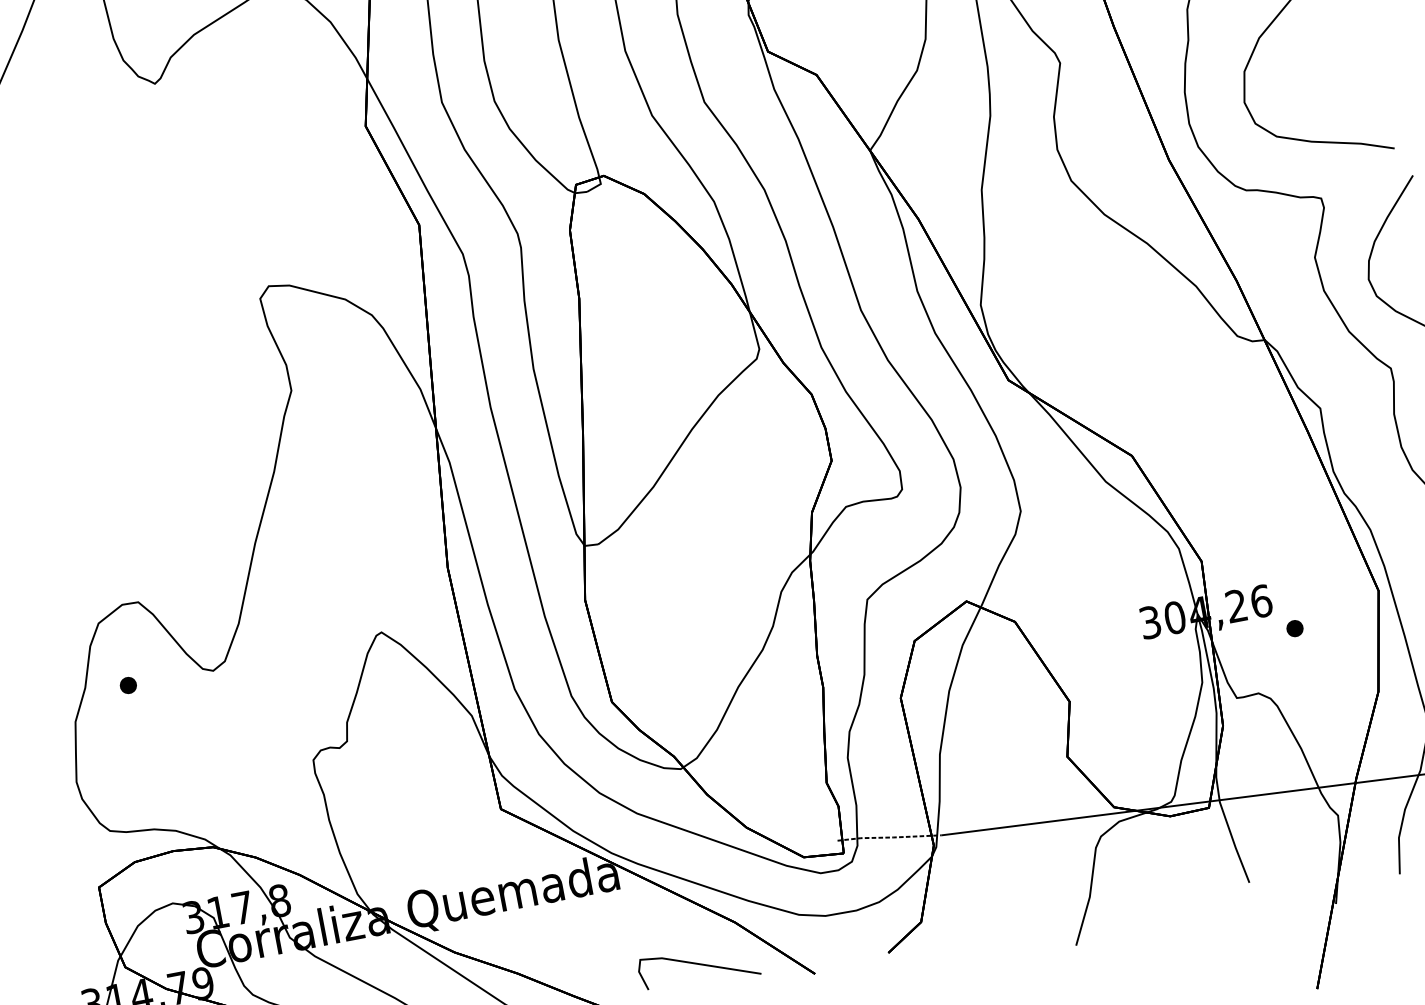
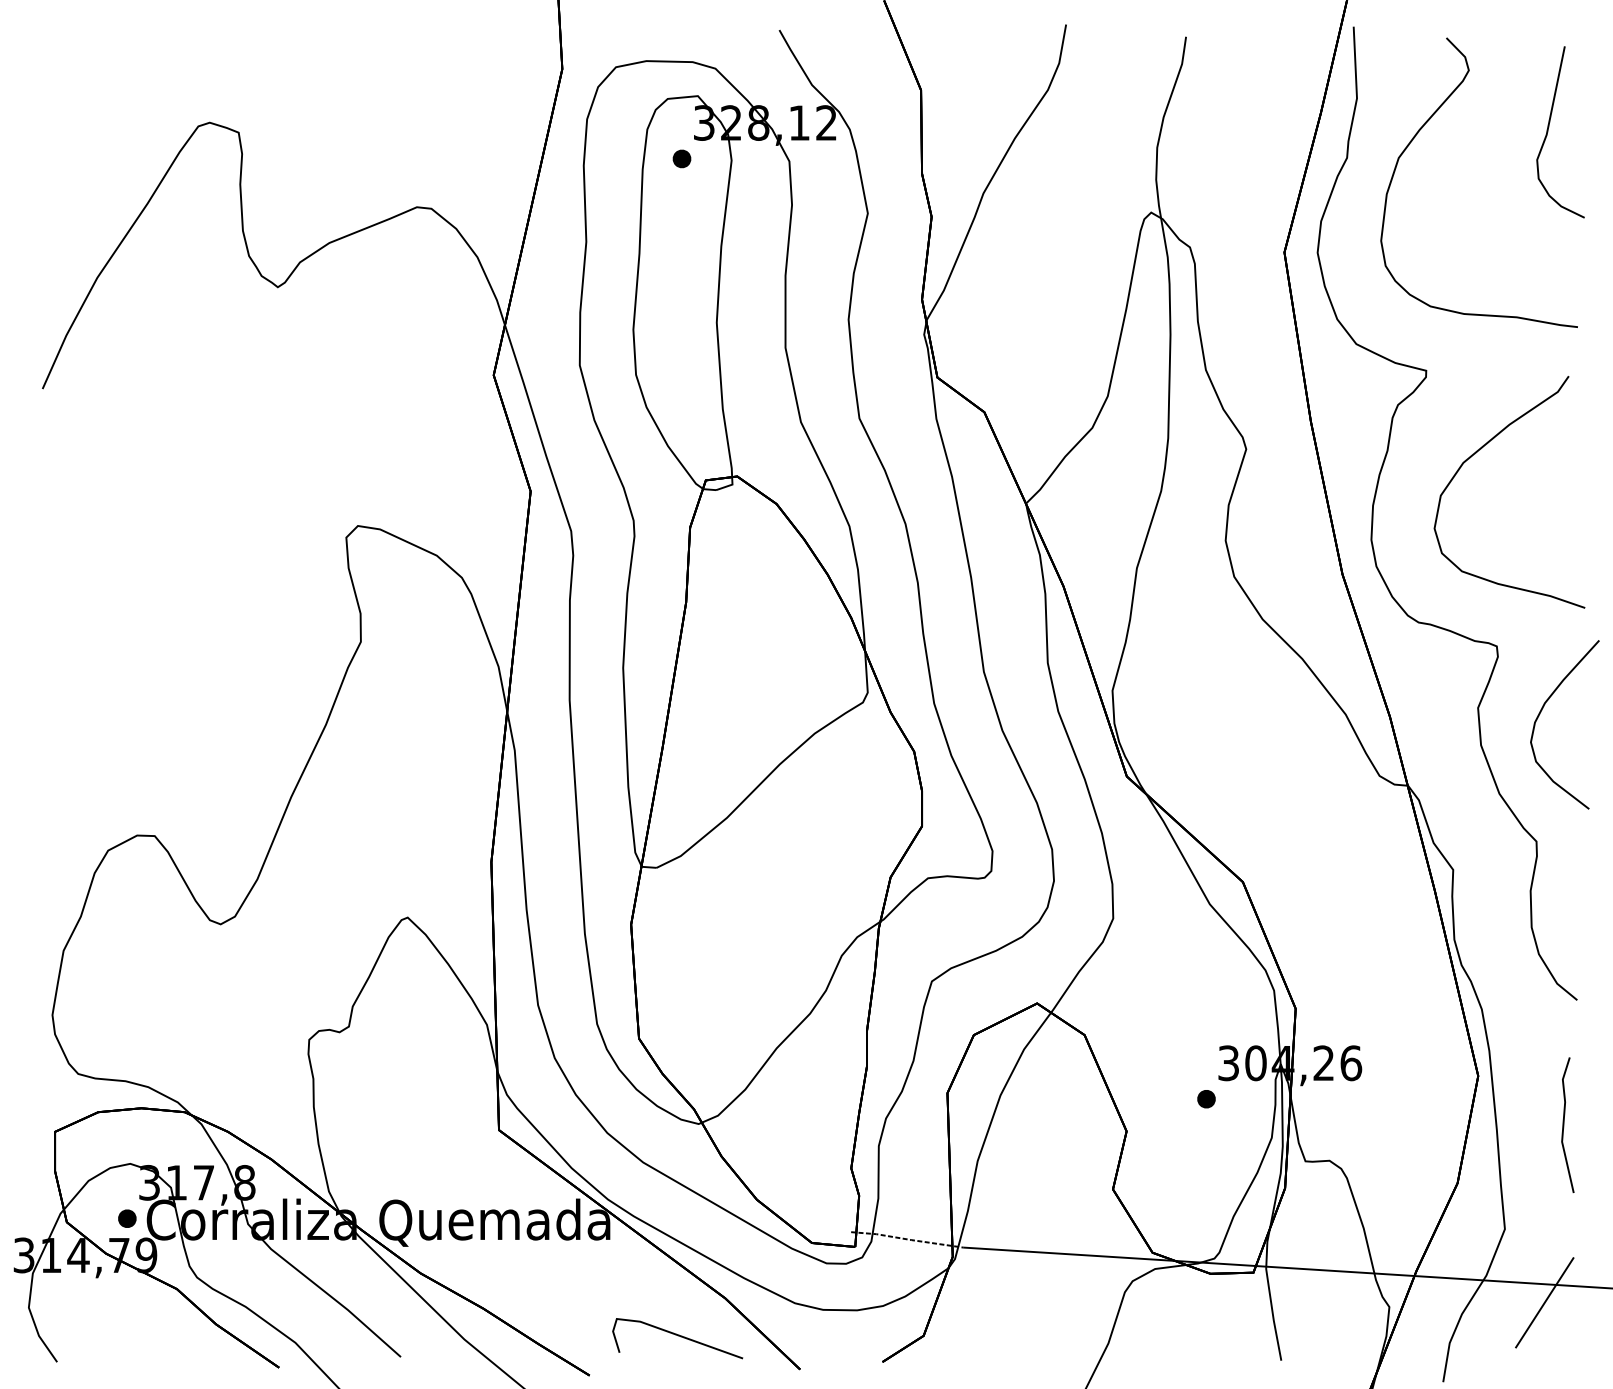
part: (1295, 628) -> (1206, 1099), moved
part: (128, 685) -> (127, 1218), moved

